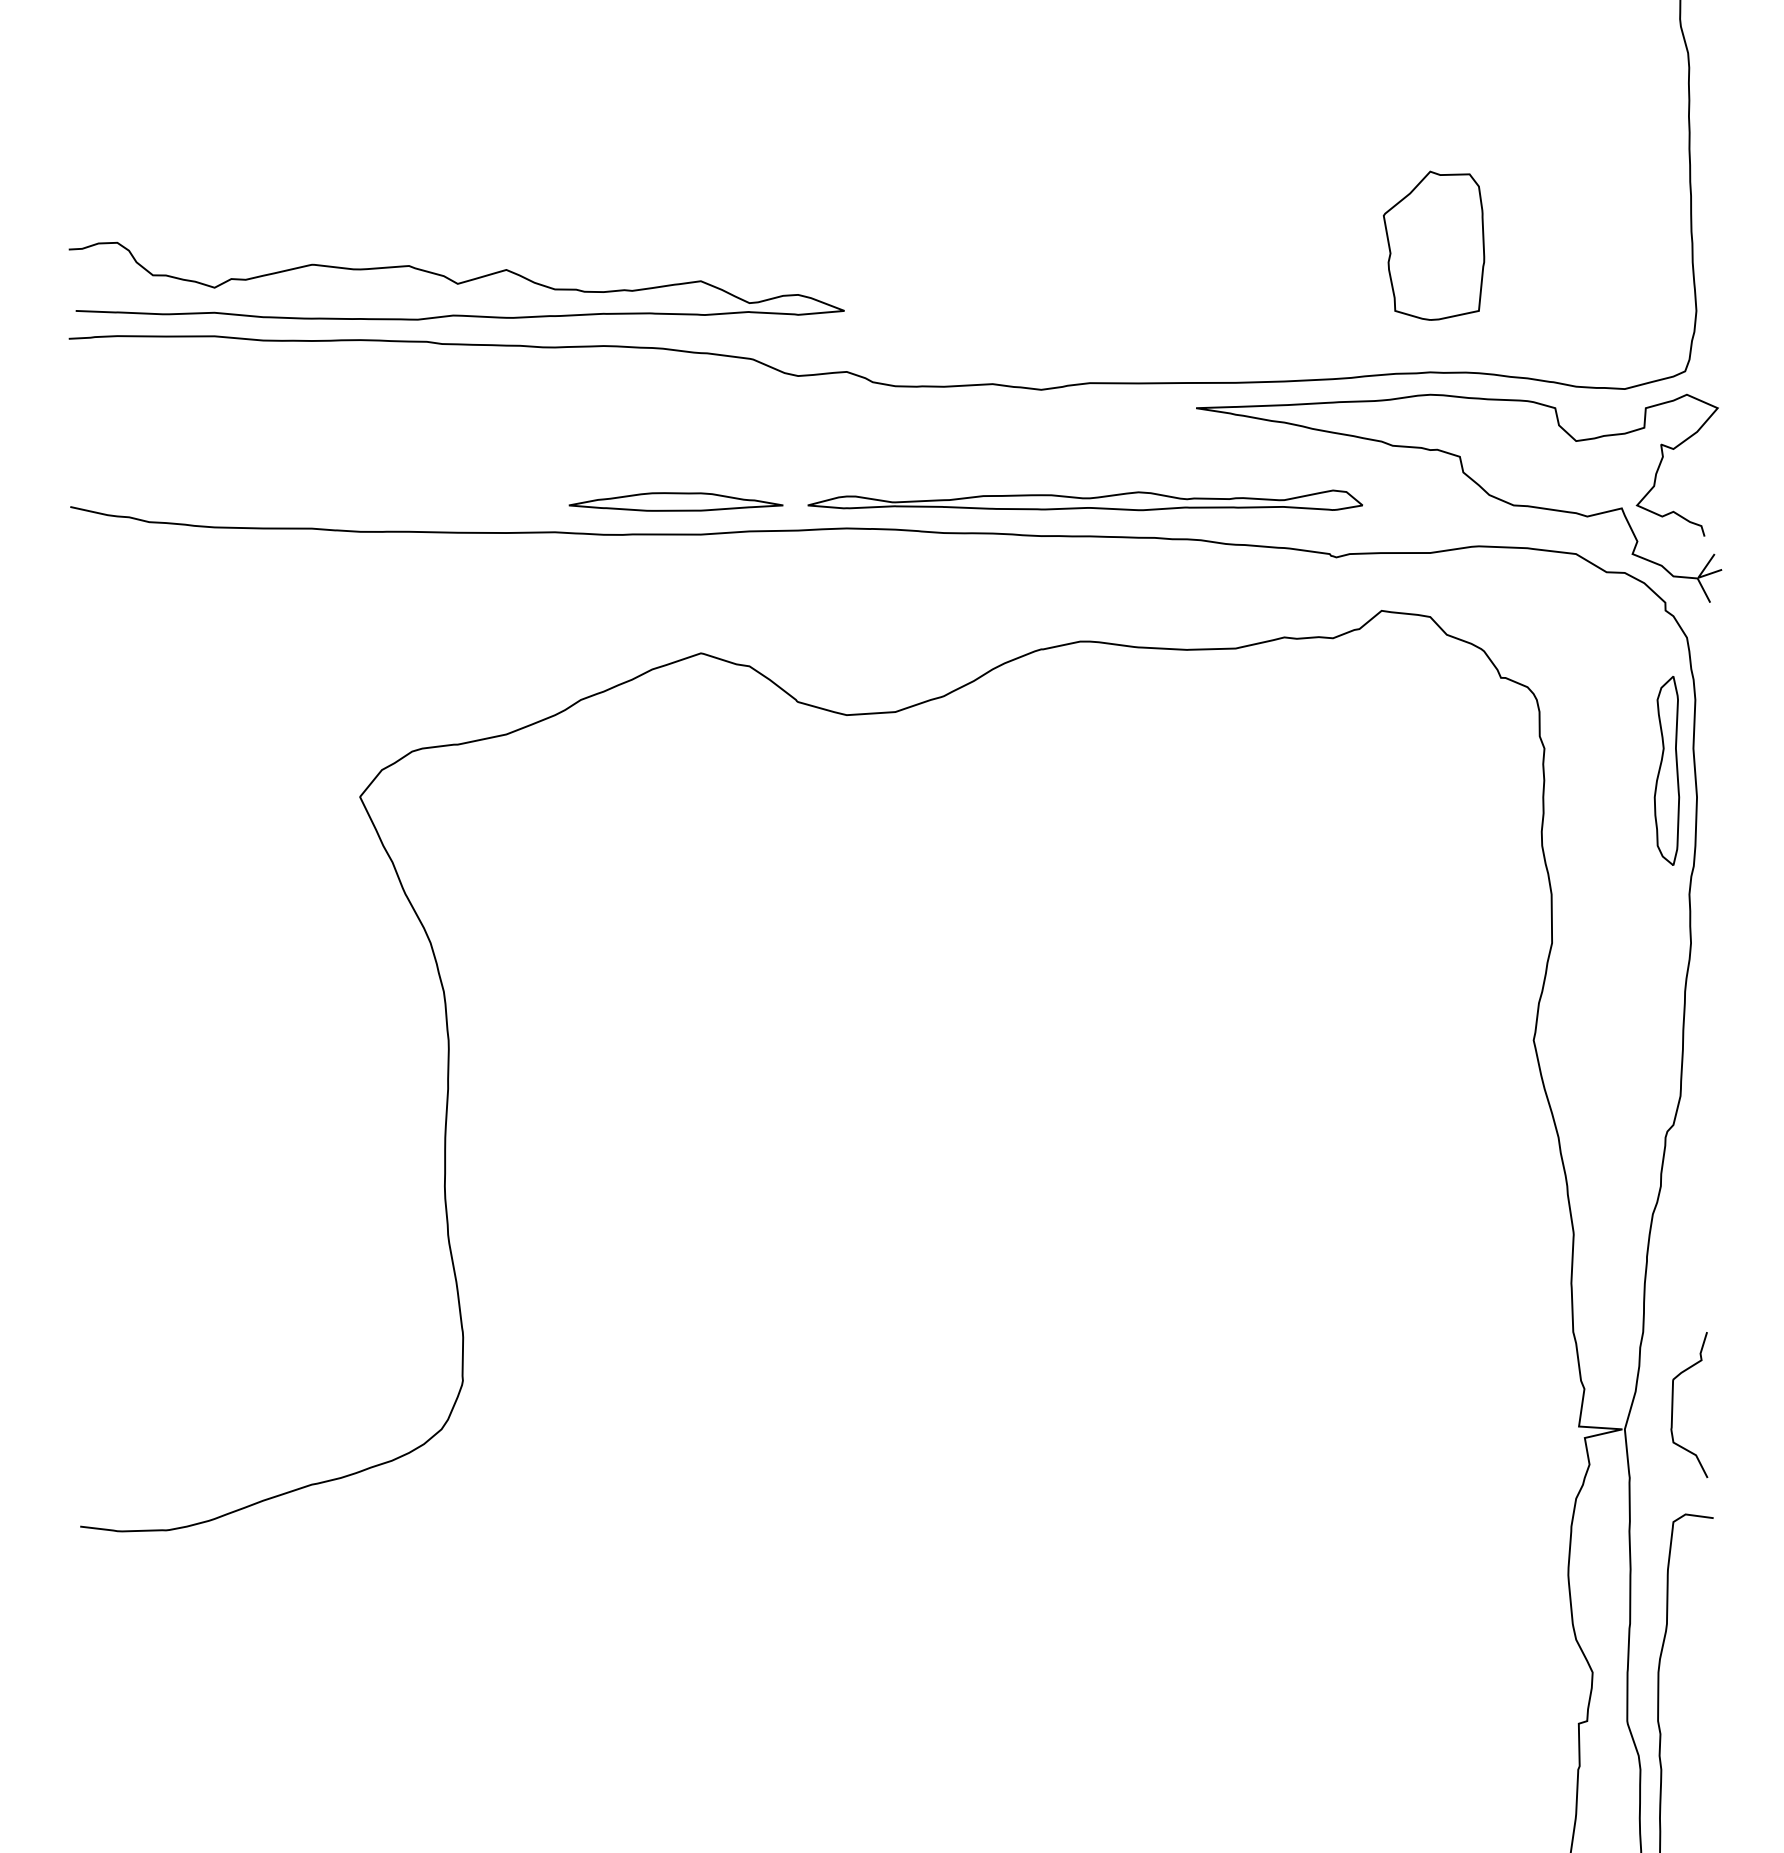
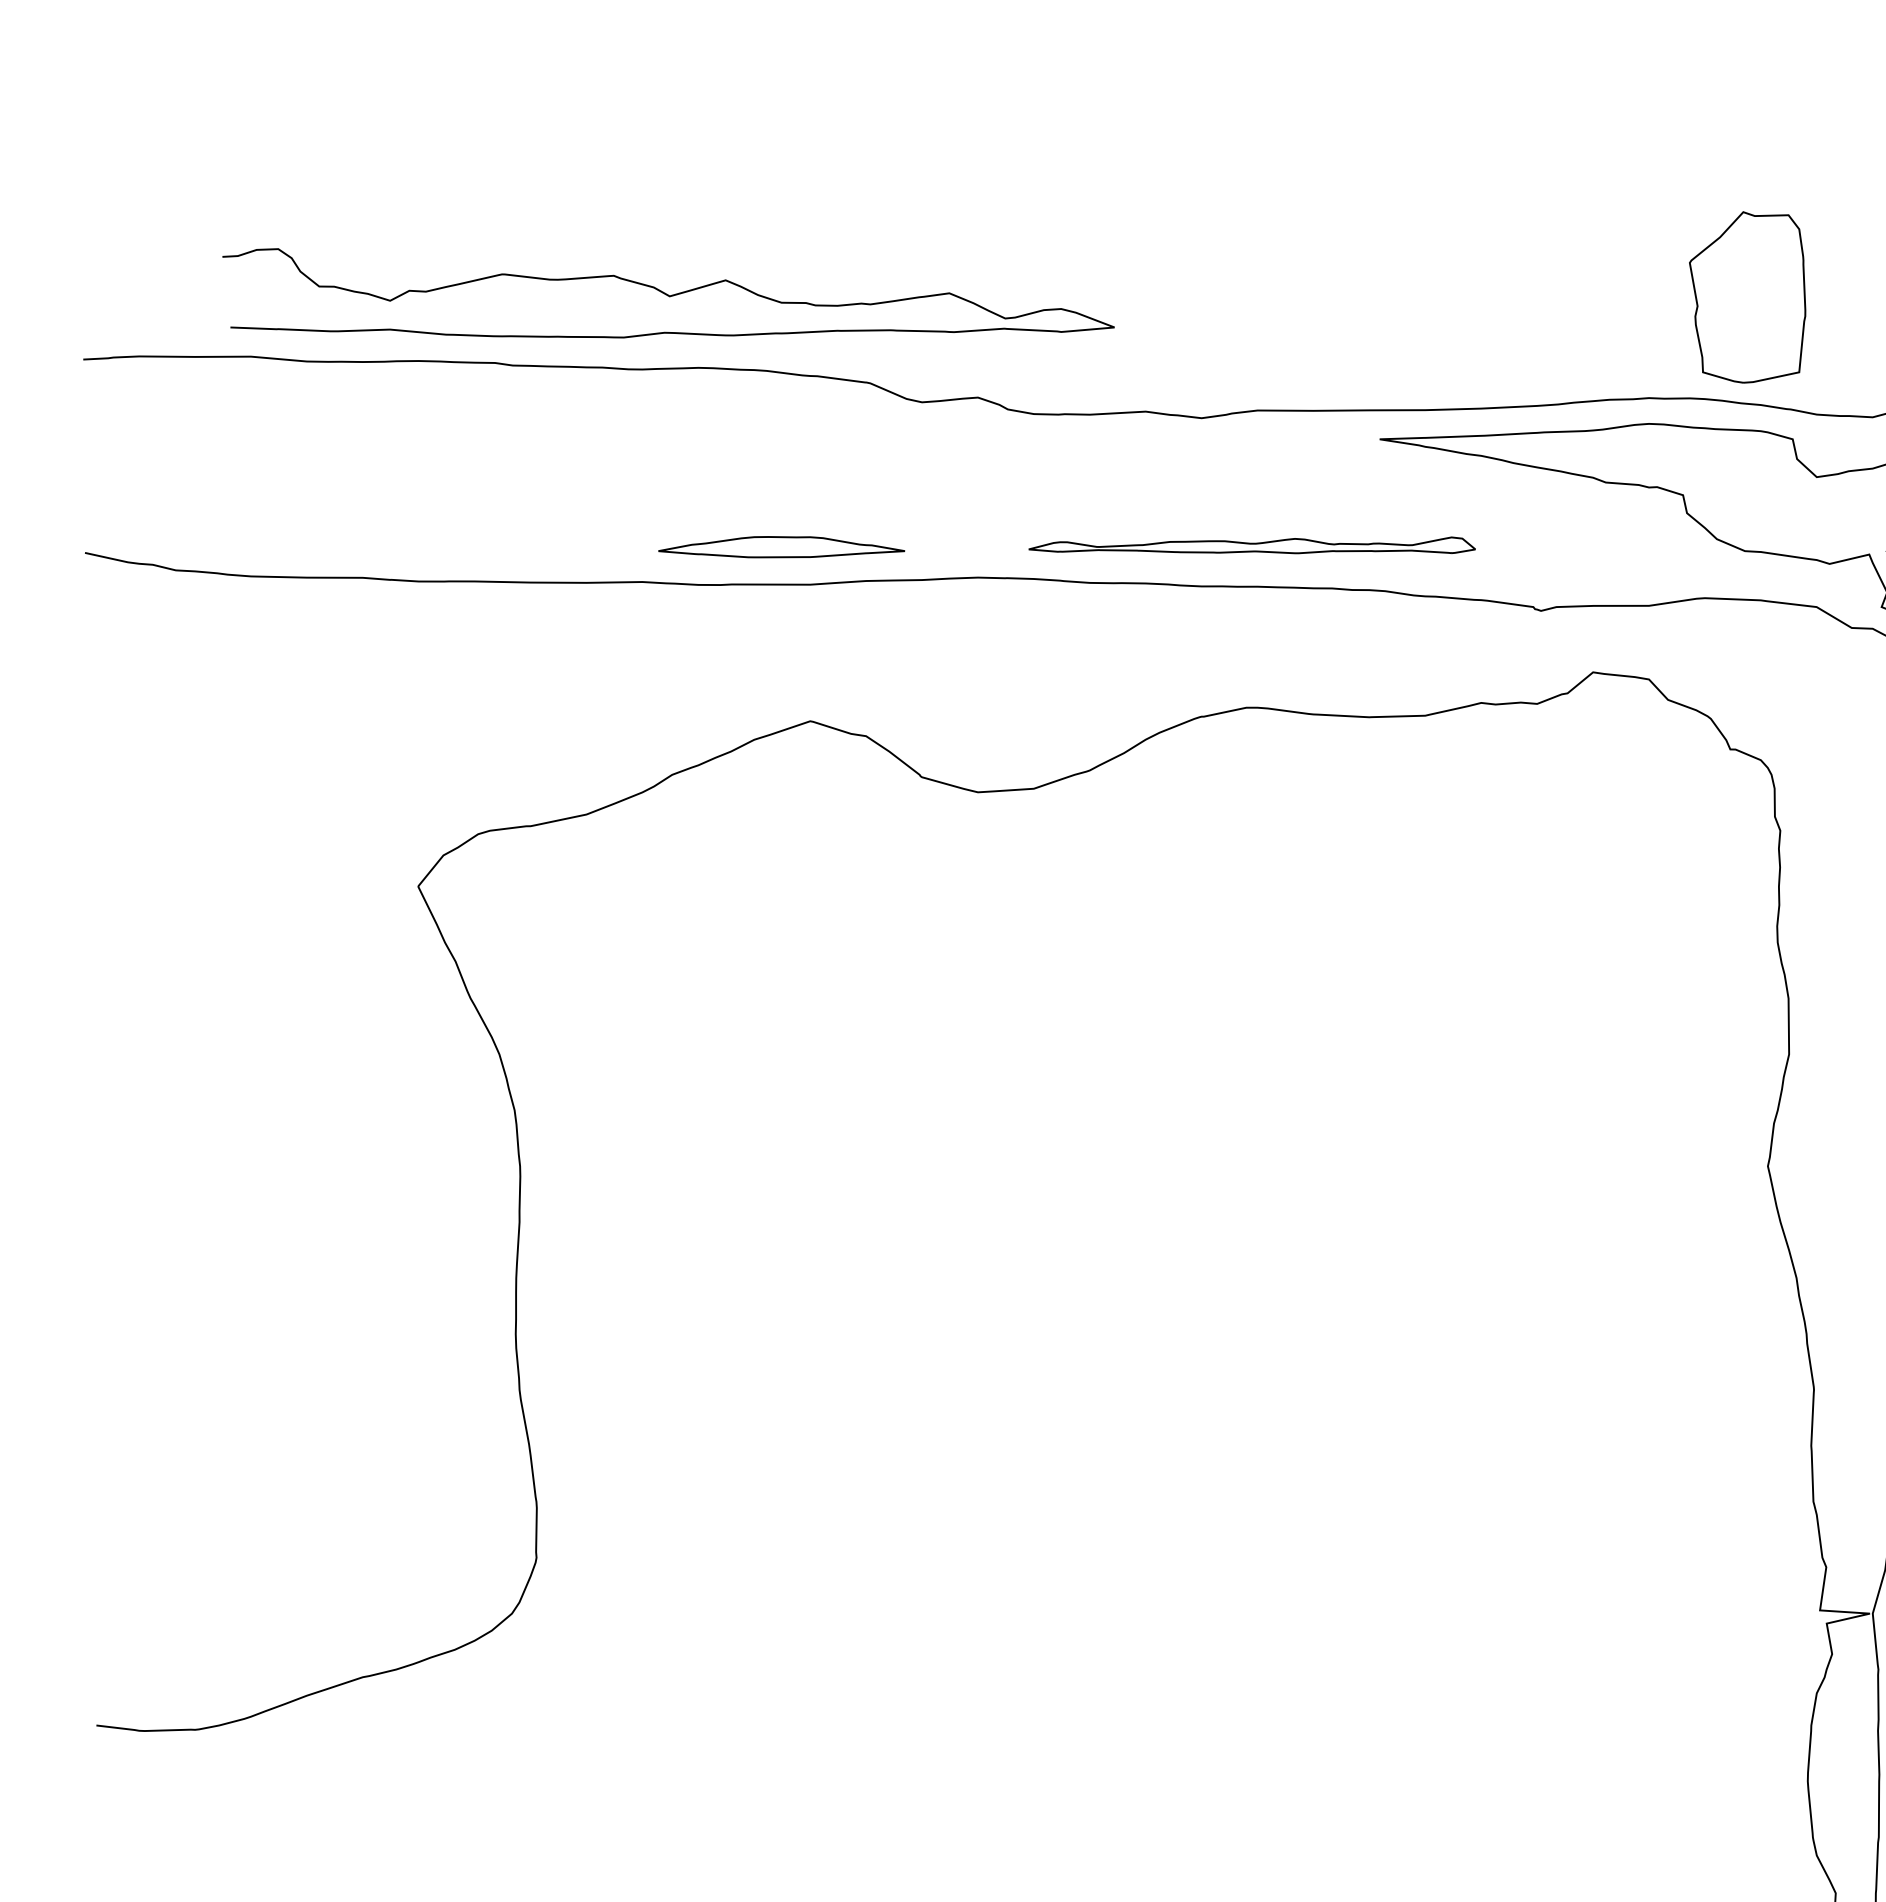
part: (1433, 245) -> (1747, 297), moved
curve: (455, 281) -> (667, 293), moved
part: (1084, 500) -> (1251, 545), size x0.7

